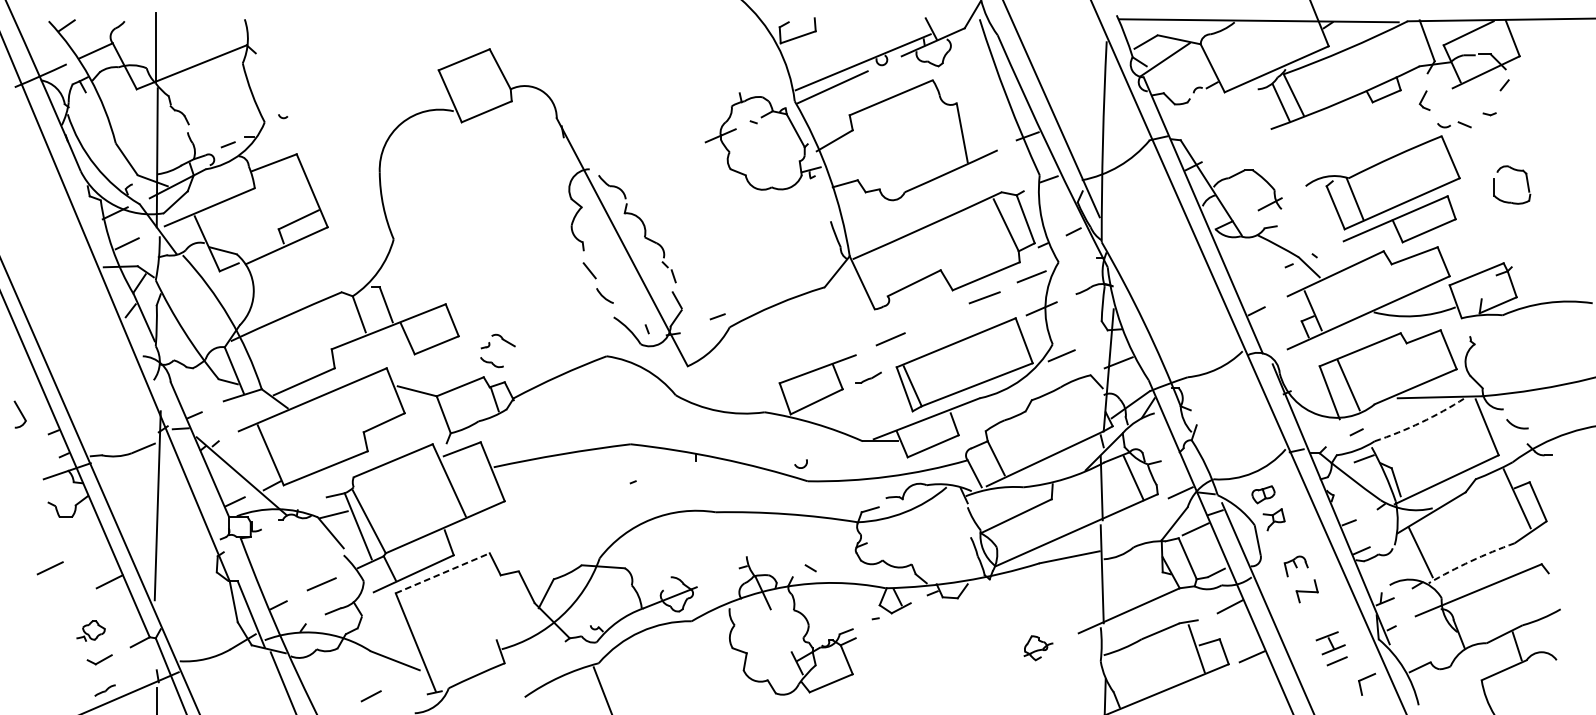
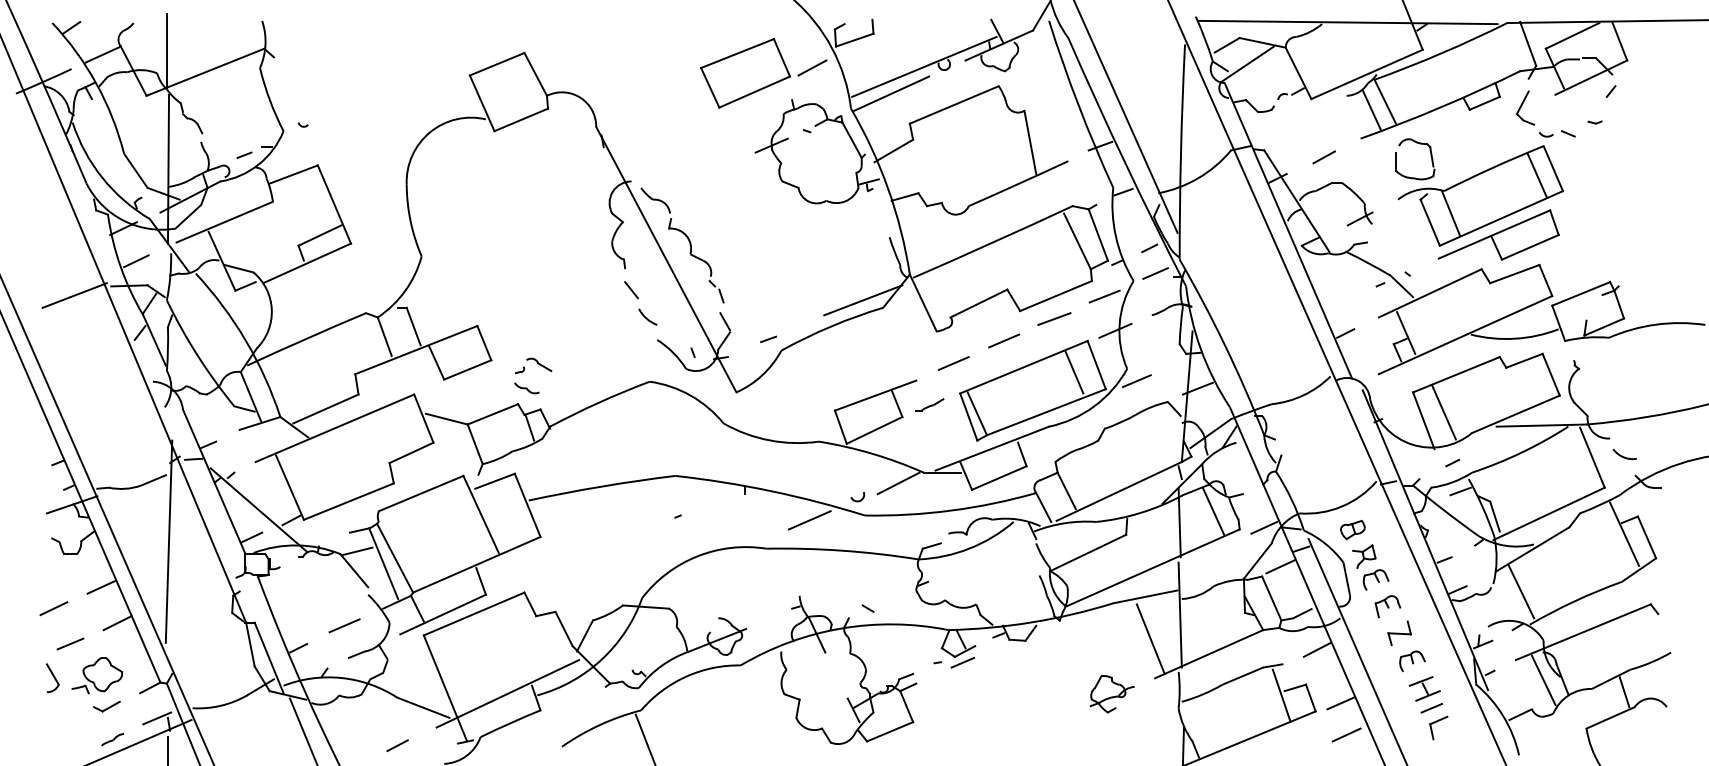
part: (713, 68) -> (763, 73), added
part: (1424, 100) -> (1525, 107), size x1.67
line: (1236, 146) -> (1323, 157), added
line: (1434, 163) -> (1536, 175), added
part: (1526, 182) -> (1430, 156), moved
line: (1079, 255) -> (1155, 273), added
line: (69, 275) -> (74, 295), added
line: (806, 280) -> (863, 300), added
line: (938, 317) -> (1004, 340), added
line: (1003, 346) -> (1074, 371), added
part: (19, 414) -> (52, 678), moved
arc: (1420, 422) -> (1521, 452), dashed -> solid
line: (839, 451) -> (898, 483), added
line: (755, 485) -> (809, 520), added
part: (1284, 541) -> (1375, 579), added
line: (94, 547) -> (101, 586), added
arc: (1470, 561) -> (1574, 601), dashed -> solid
line: (443, 573) -> (474, 614), dashed -> solid
line: (1074, 596) -> (1150, 638), added
line: (65, 600) -> (70, 643), added
part: (1319, 617) -> (1412, 661), added
line: (898, 618) -> (962, 662), added
part: (90, 630) -> (97, 675), size x1.67
line: (1441, 635) -> (1543, 680), added
line: (473, 647) -> (507, 693), added
part: (1038, 648) -> (1111, 694), size x1.43
line: (147, 670) -> (157, 718), added
part: (1366, 683) -> (1438, 727), moved
line: (1257, 685) -> (1346, 734), added

